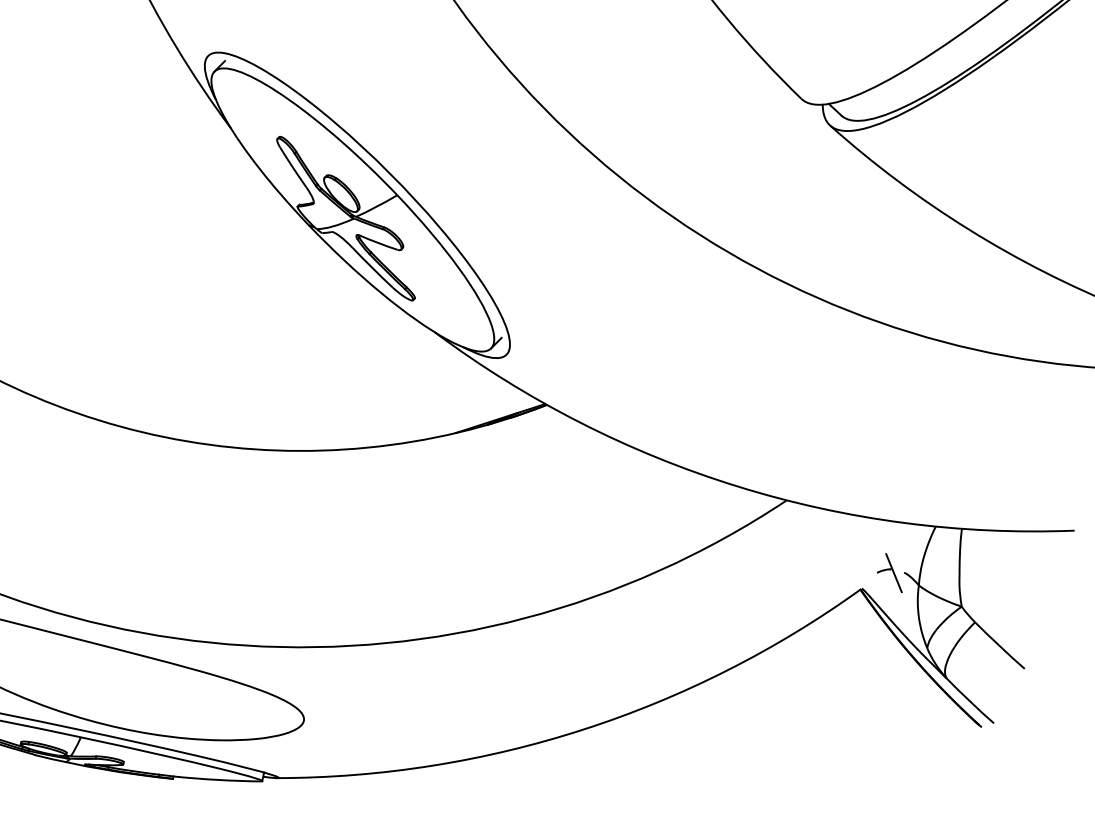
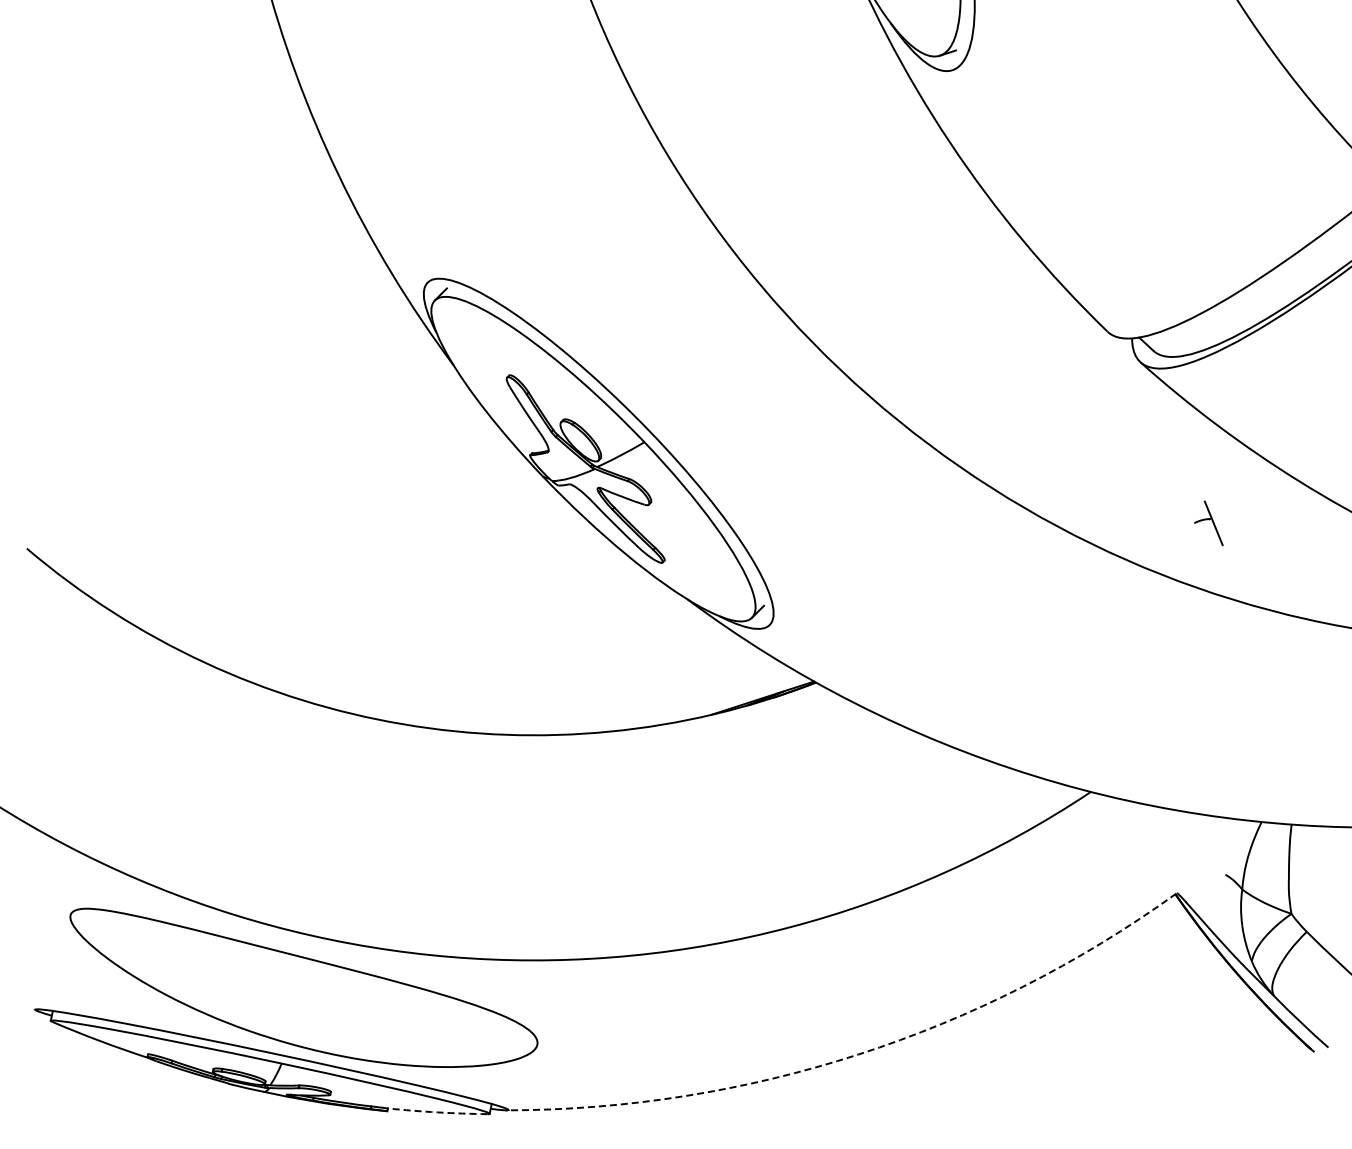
part: (889, 573) -> (1208, 523), moved
arc: (584, 729) -> (858, 1054), solid -> dashed
arc: (216, 779) -> (437, 1112), solid -> dashed

